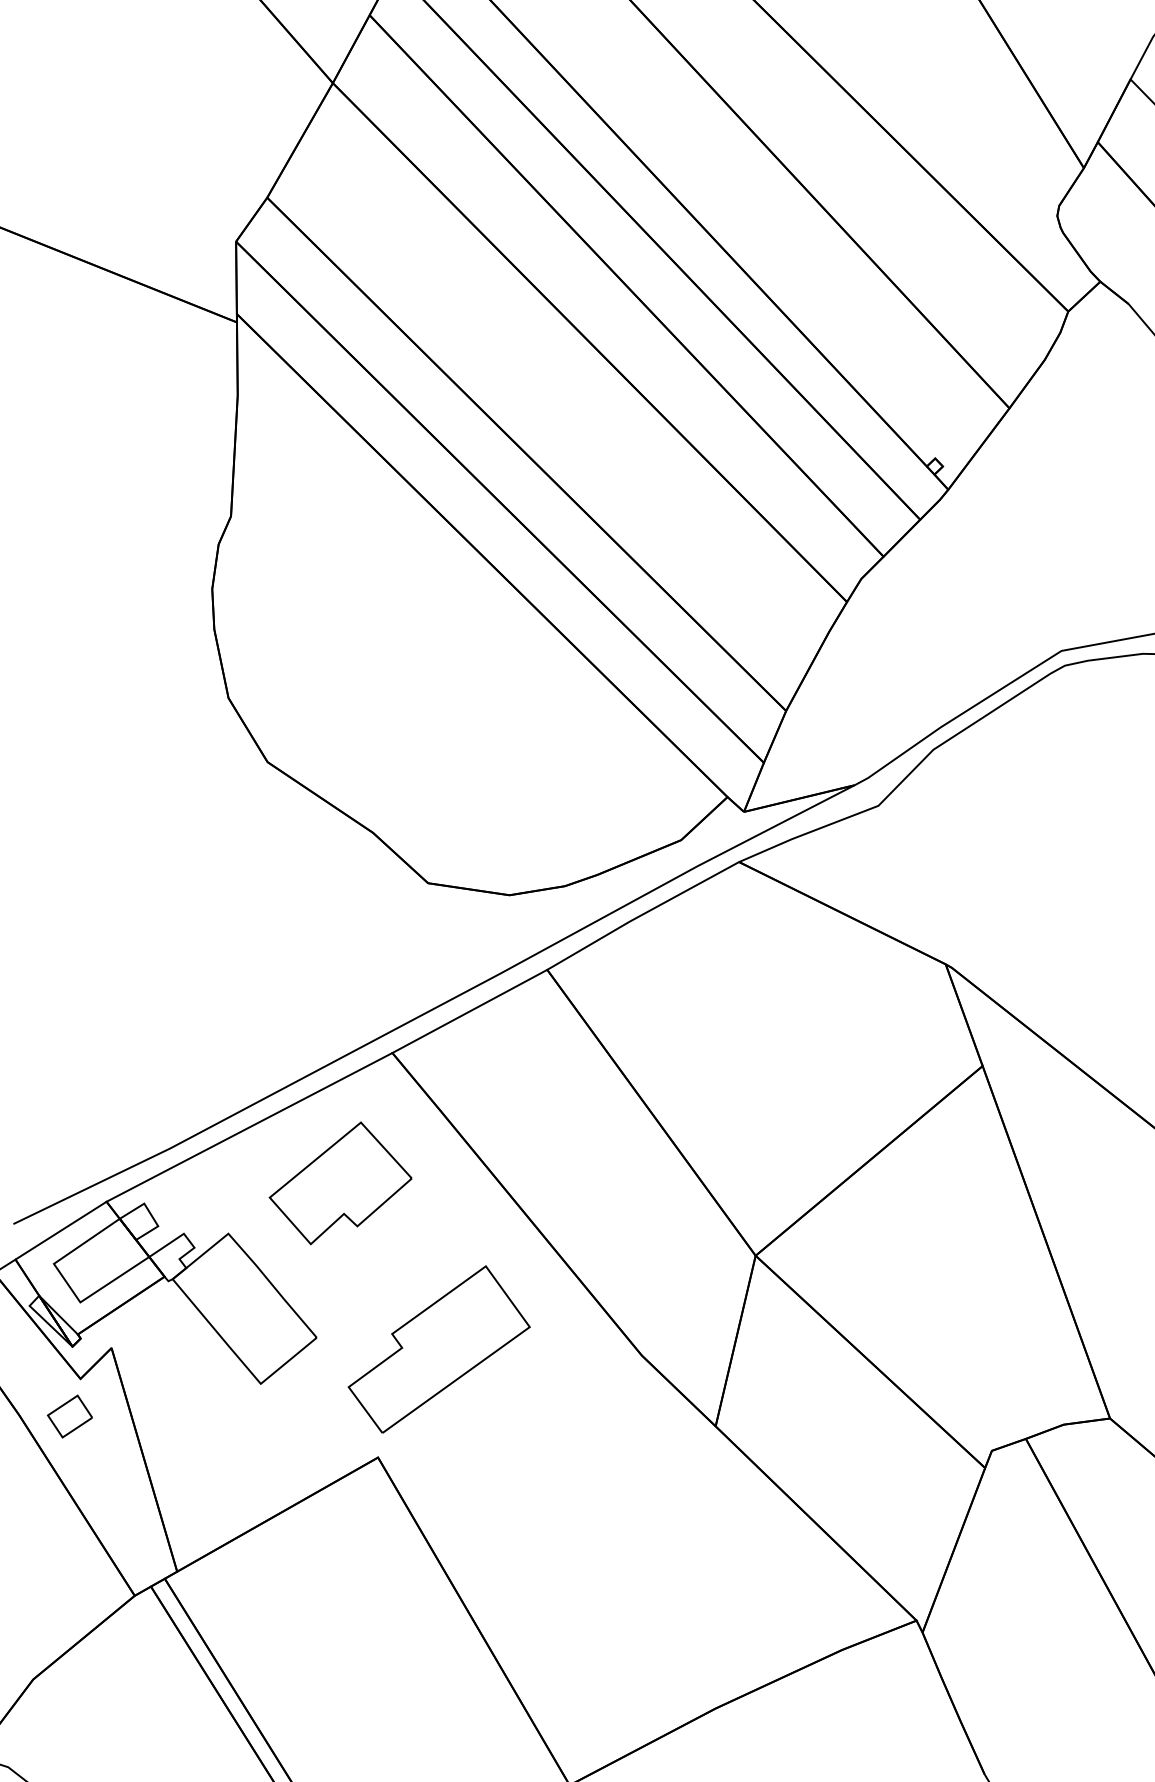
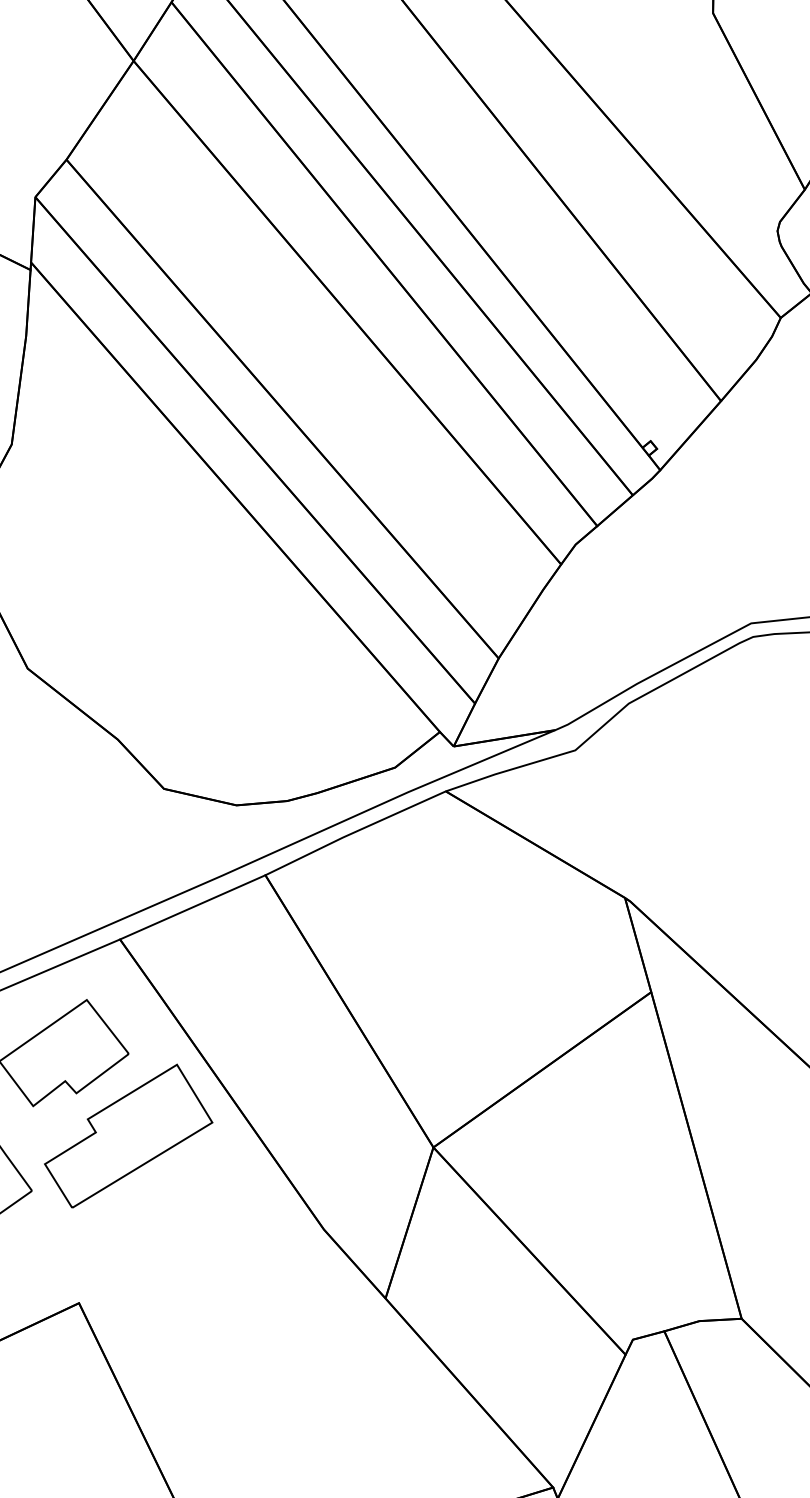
part: (438, 1349) -> (128, 1136), moved

